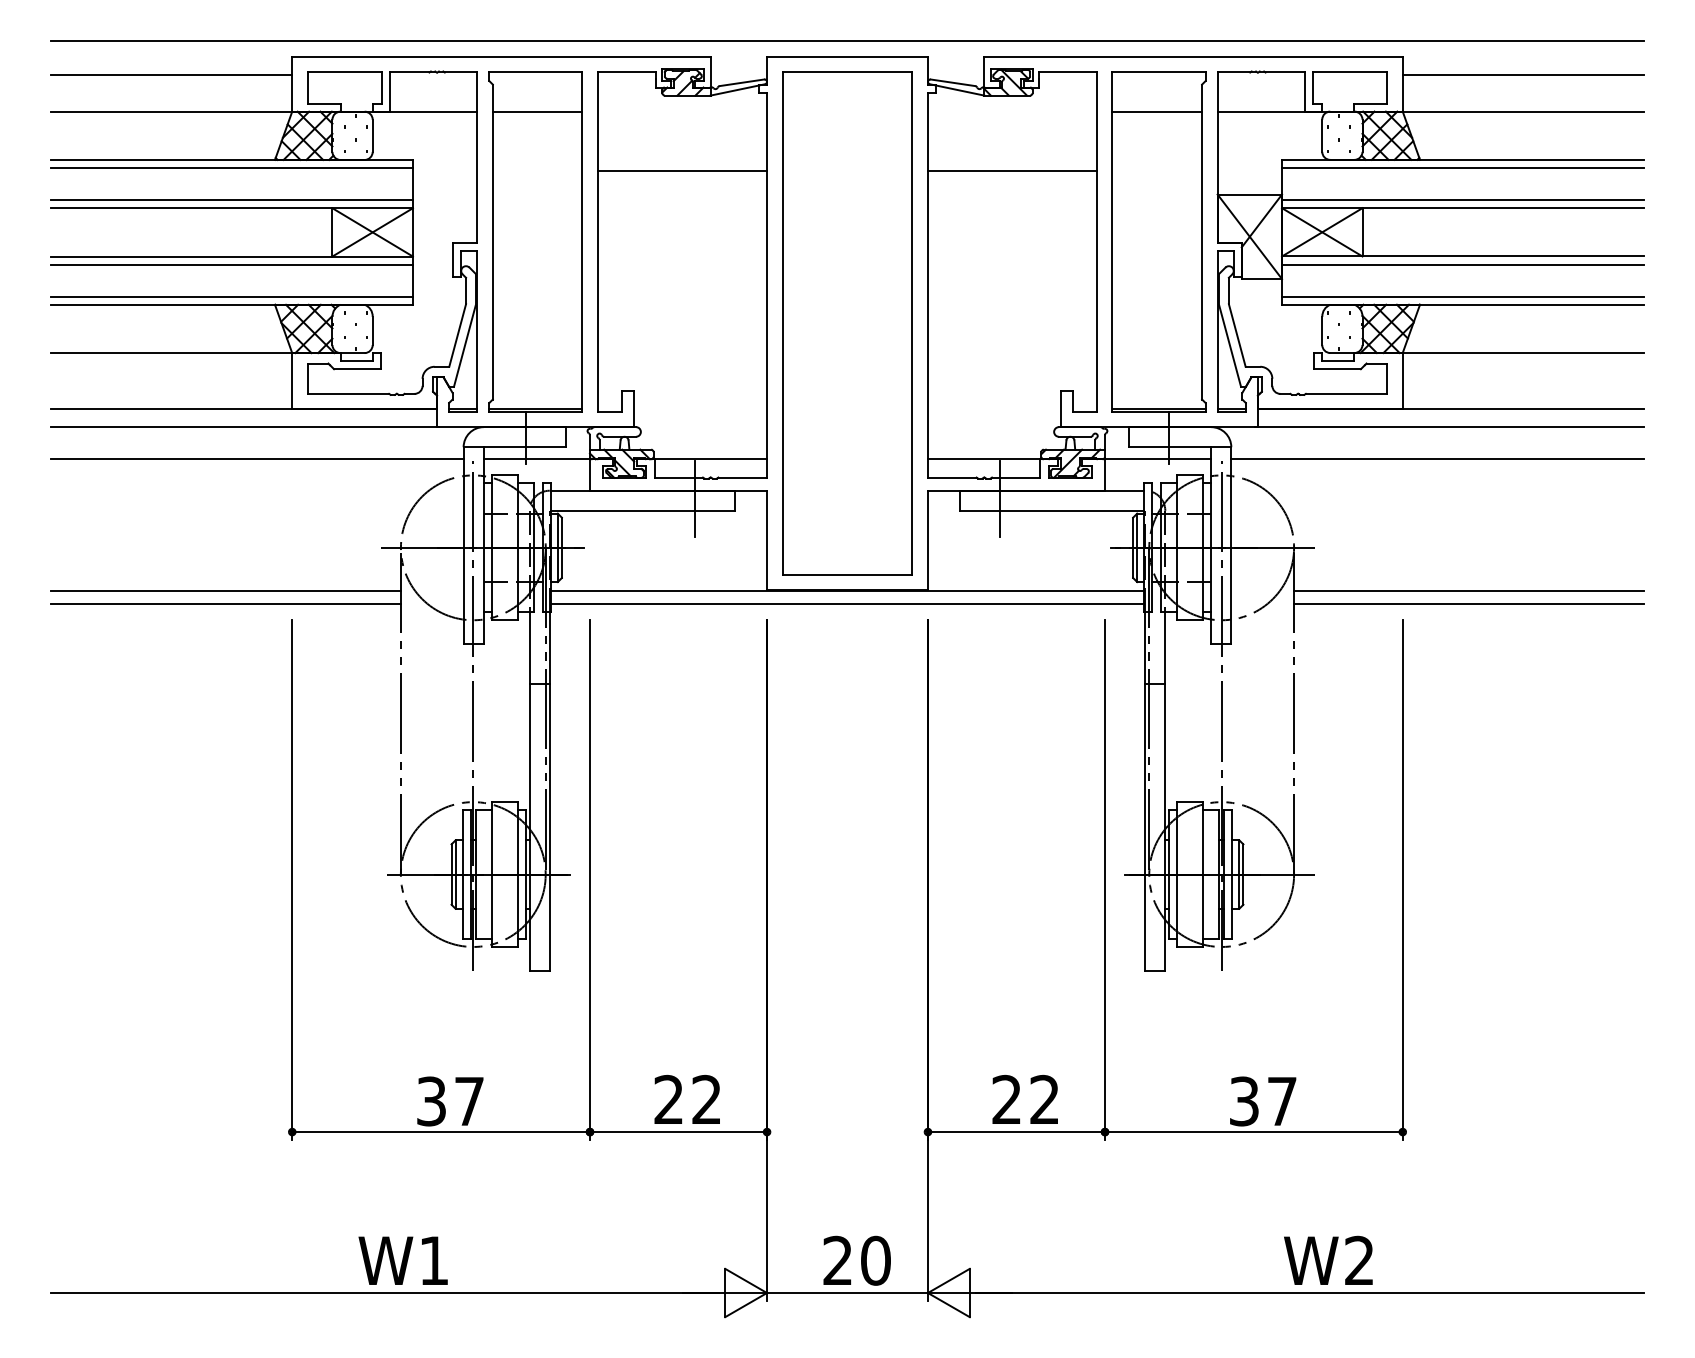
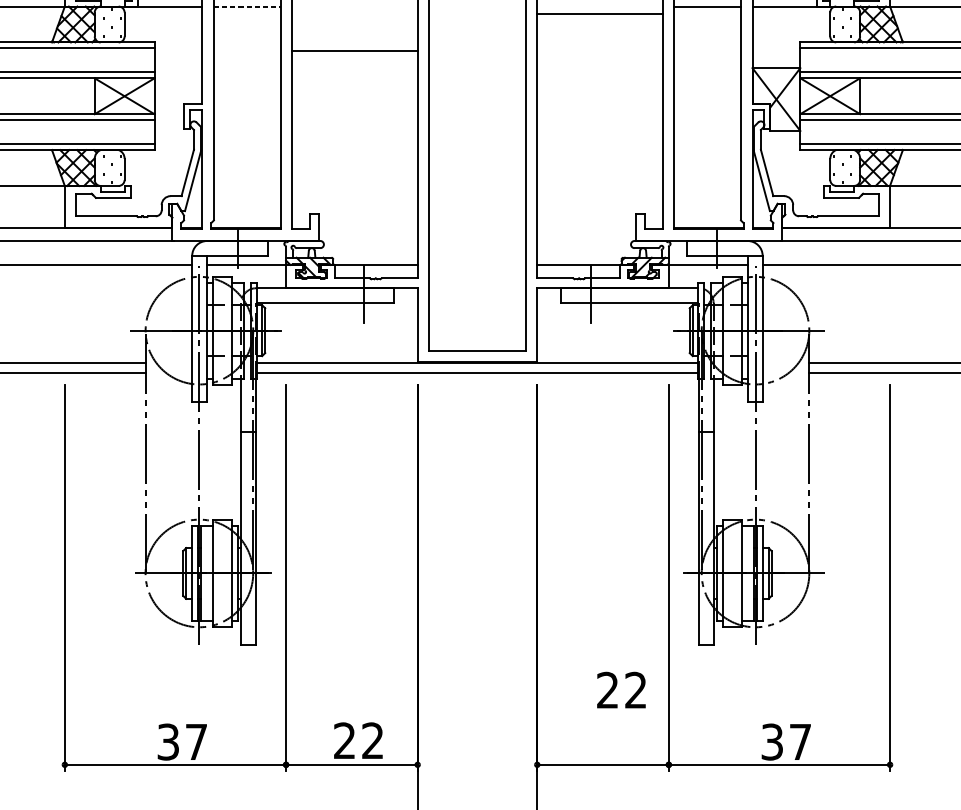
line: (537, 111) -> (247, 6), solid -> dashed
line: (1011, 171) -> (599, 14), moved
text: (1024, 1099) -> (620, 690), moved

